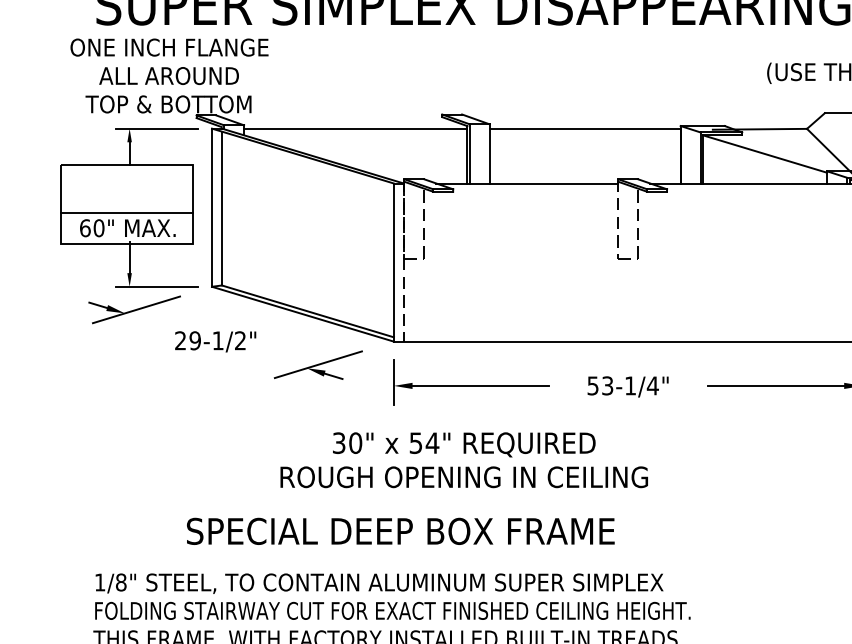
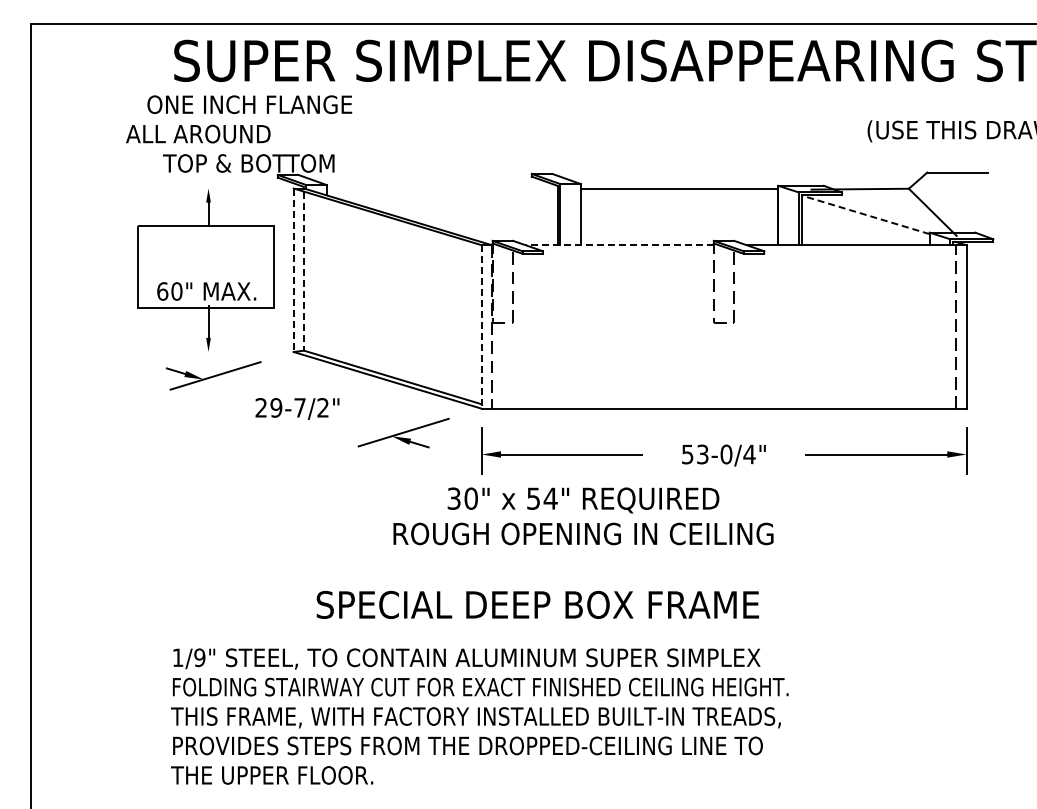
text: (169, 75) -> (198, 133), moved
line: (156, 128) -> (236, 188), removed
line: (354, 128) -> (441, 188), removed
line: (765, 153) -> (865, 214), solid -> dashed
line: (527, 183) -> (619, 245), solid -> dashed
line: (211, 207) -> (293, 270), solid -> dashed
line: (221, 208) -> (303, 271), solid -> dashed
line: (126, 213) -> (205, 276), removed
line: (393, 263) -> (481, 327), solid -> dashed
line: (156, 287) -> (236, 352), removed
text: (217, 340) -> (299, 407), 29-1/2" -> 29-7/2"
text: (630, 385) -> (726, 454), 53-1/4" -> 53-0/4"
text: (464, 460) -> (583, 516), moved
text: (400, 530) -> (537, 604), moved
text: (120, 582) -> (199, 657), 1/8" -> 1/9"

